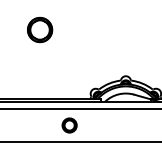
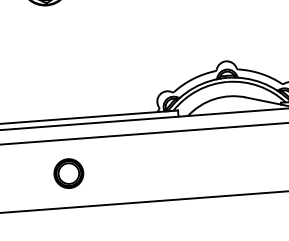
part: (69, 125) -> (68, 173), moved

